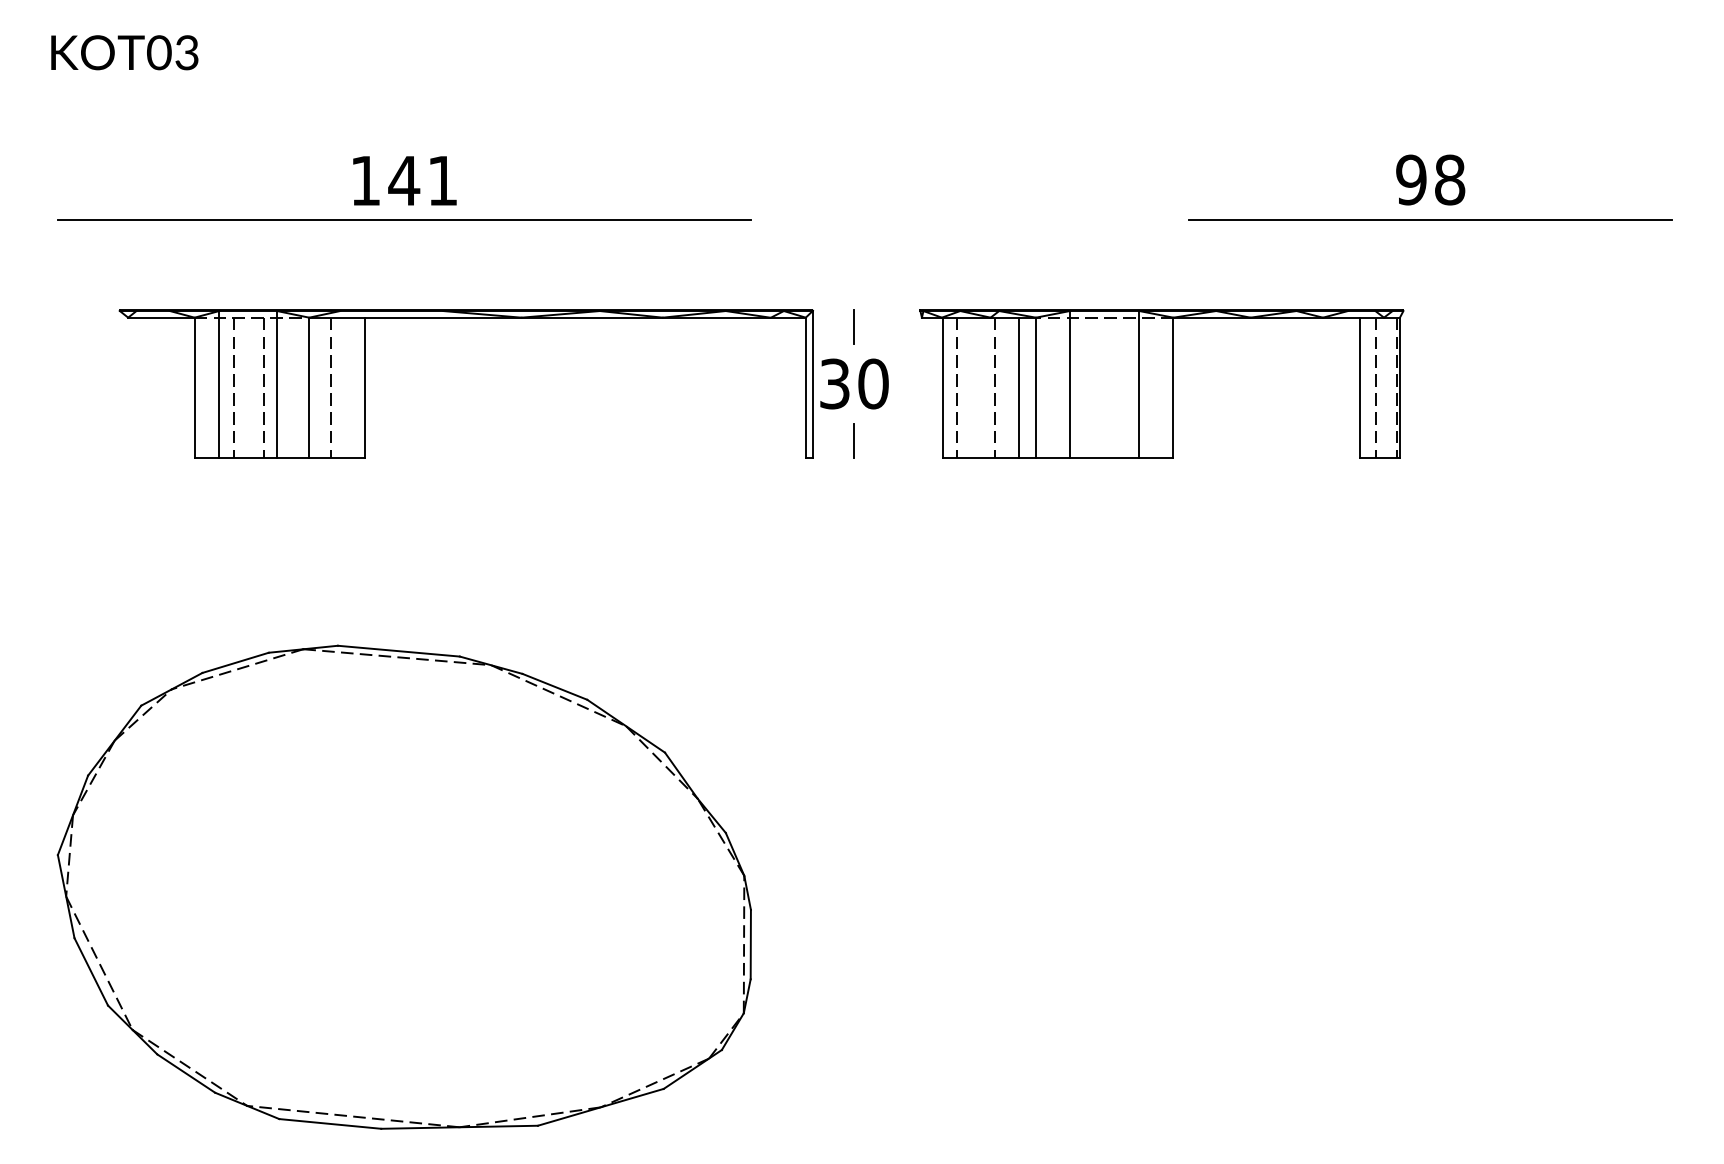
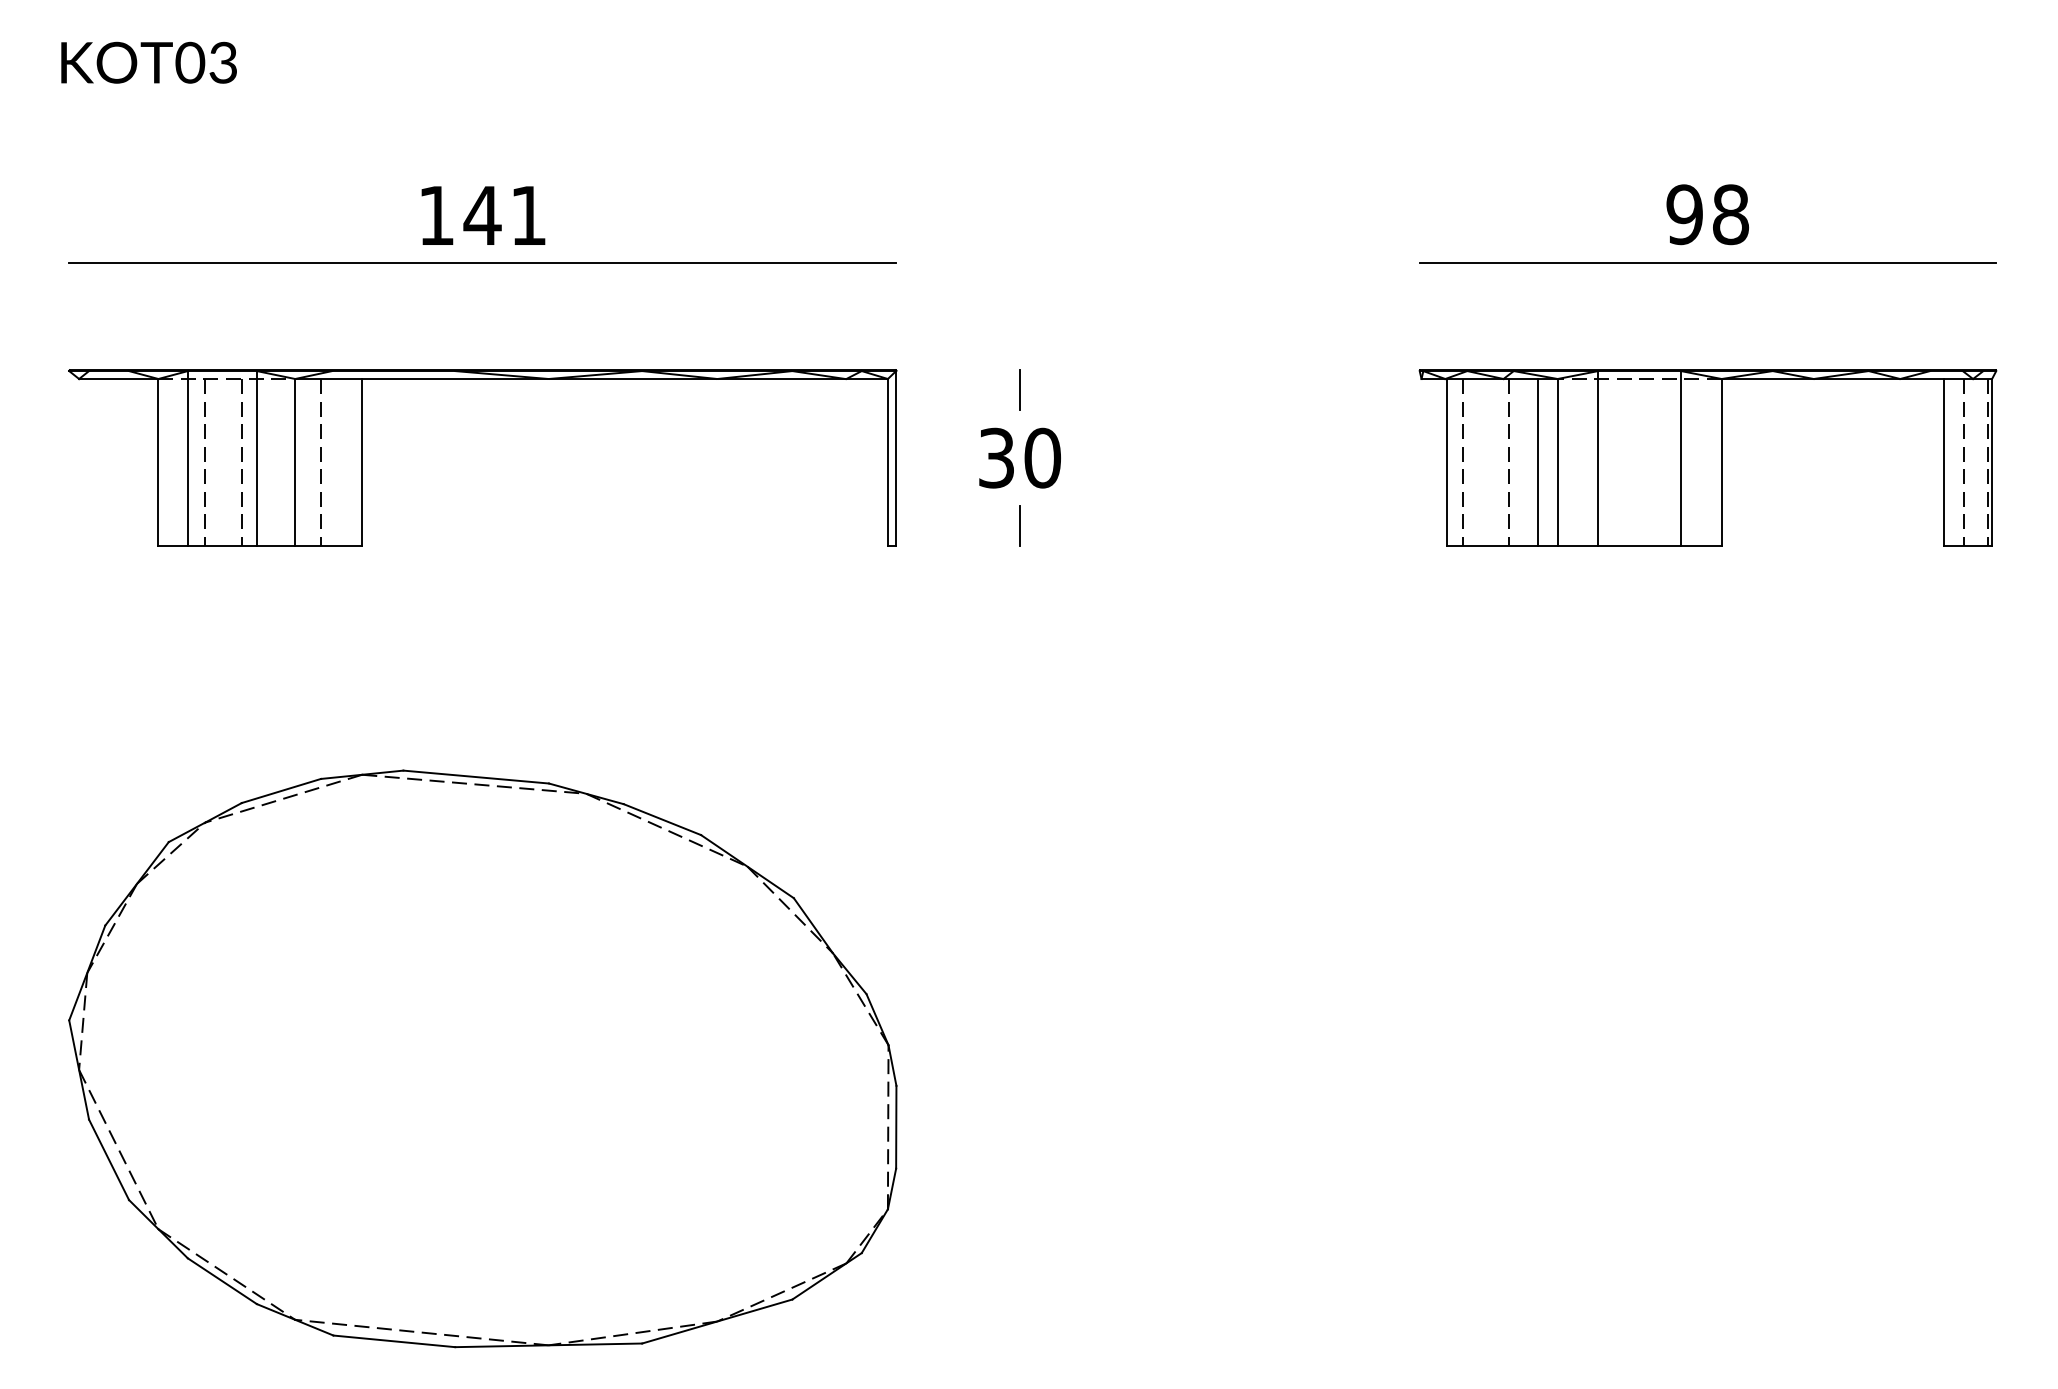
part: (466, 318) -> (482, 379), moved
part: (1161, 383) -> (1707, 457), moved

